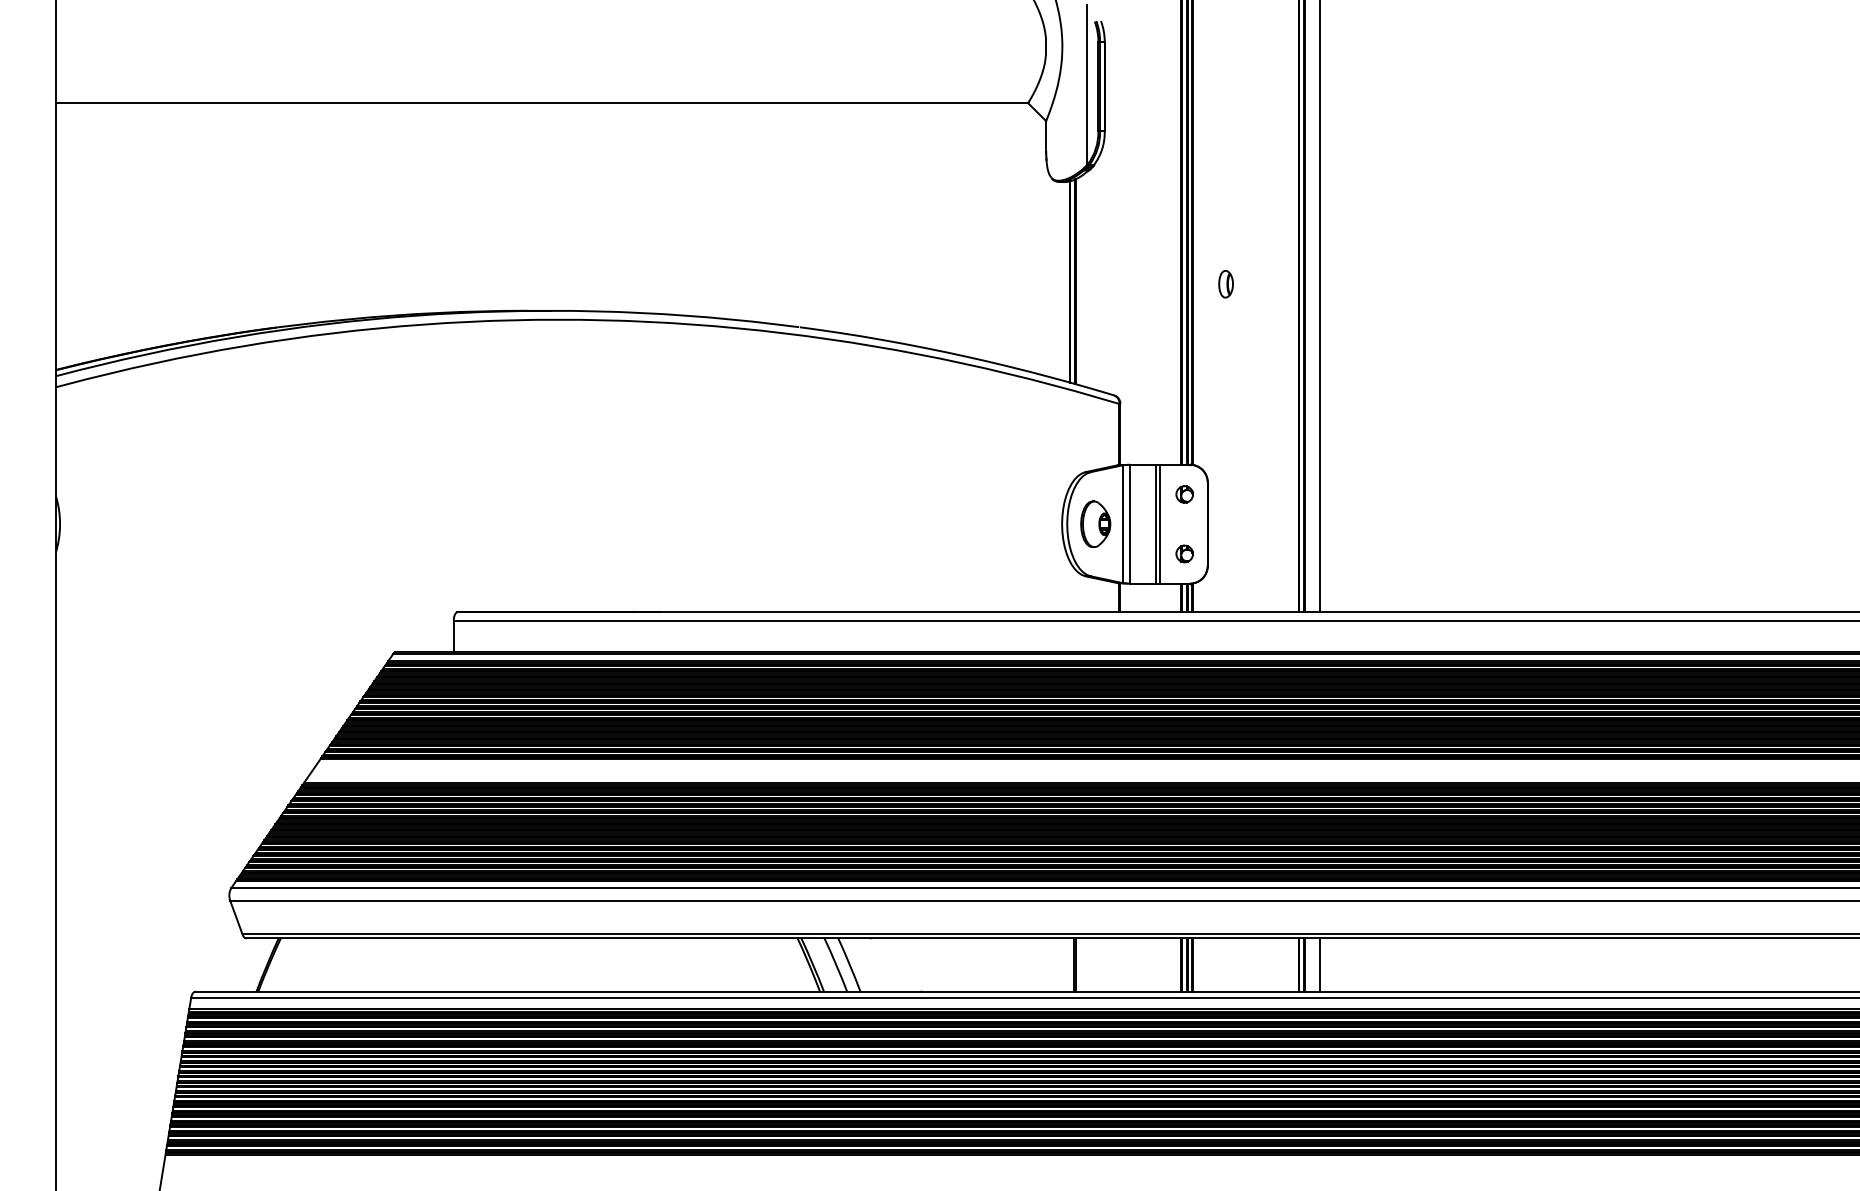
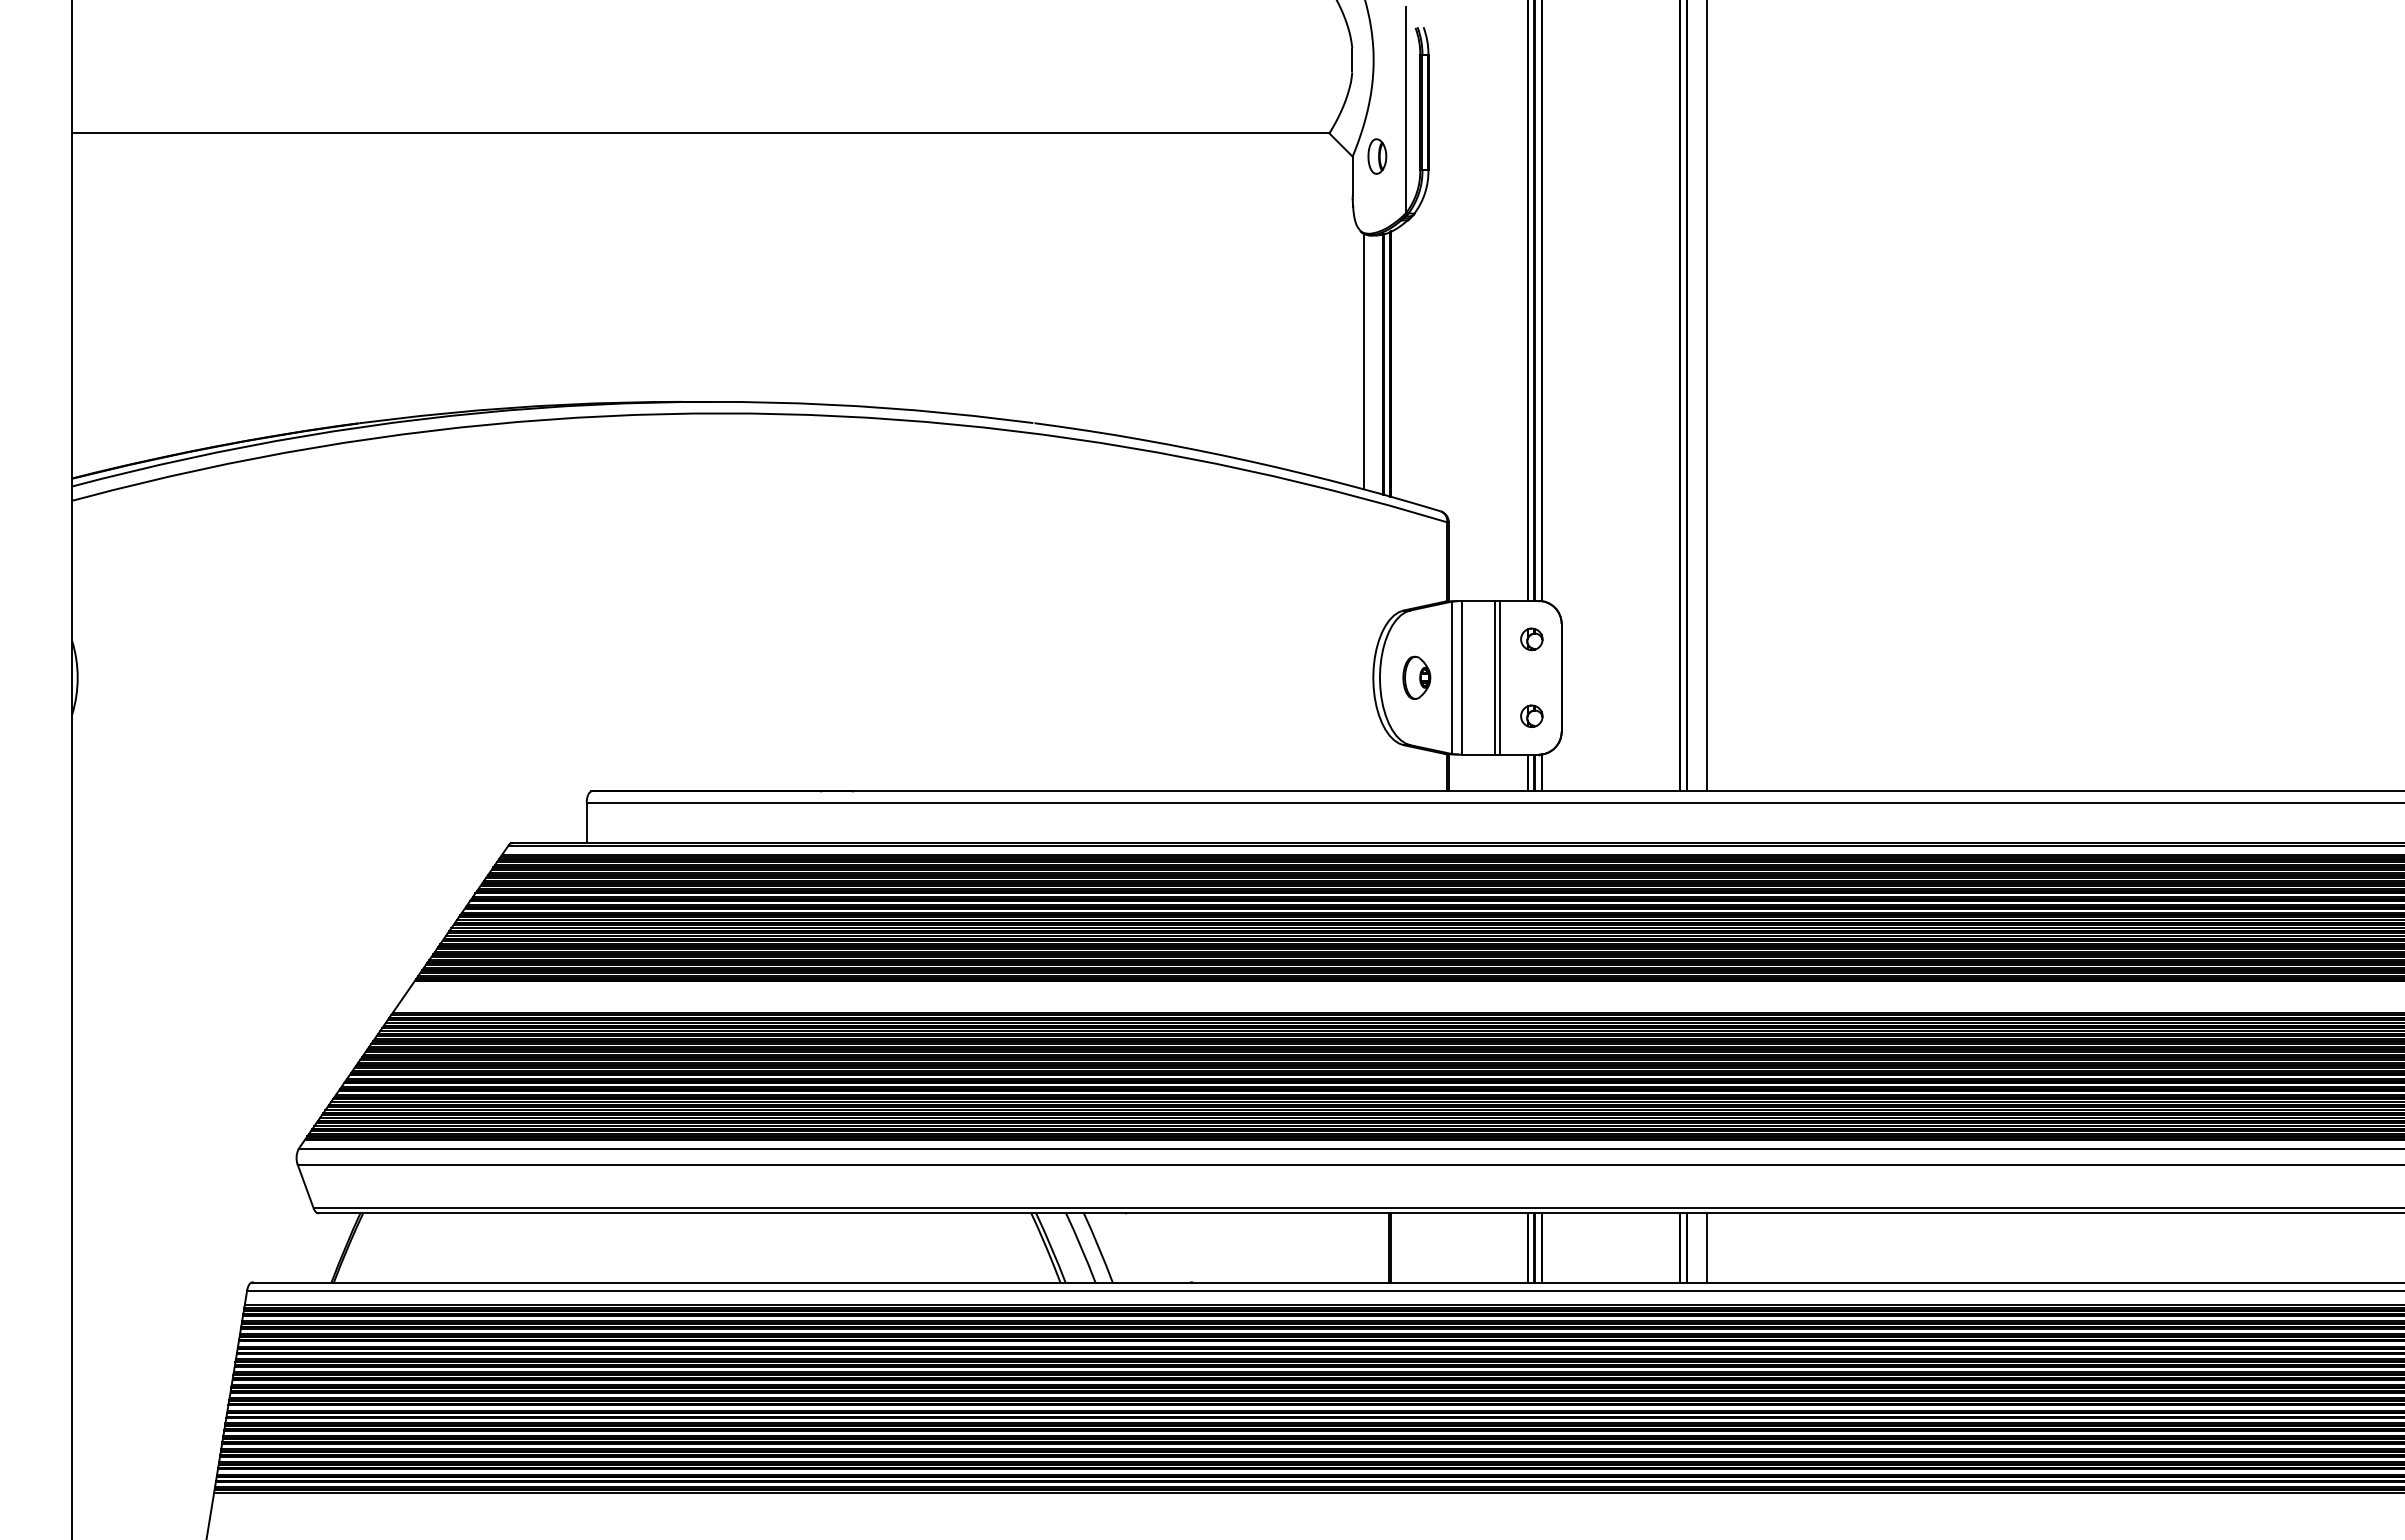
line: (1055, 279) -> (1364, 361), added
part: (1226, 284) -> (1377, 156), moved
part: (1095, 523) -> (1416, 677), size x0.71

